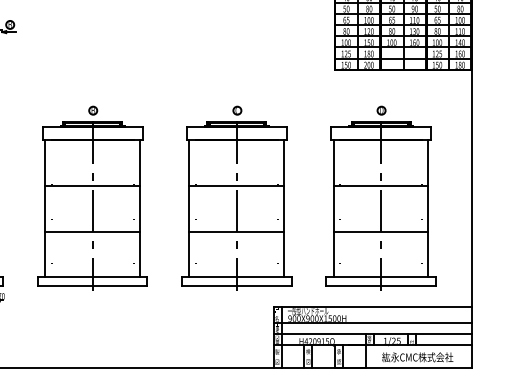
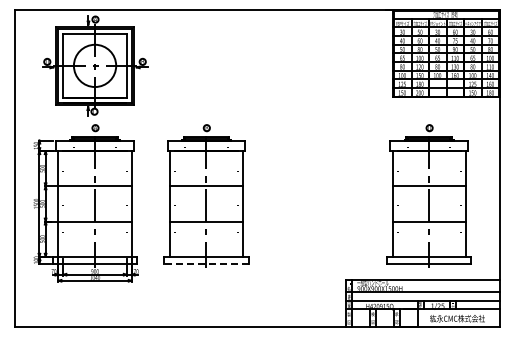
part: (236, 197) -> (317, 195), removed
line: (91, 285) -> (205, 263), solid -> dashed

